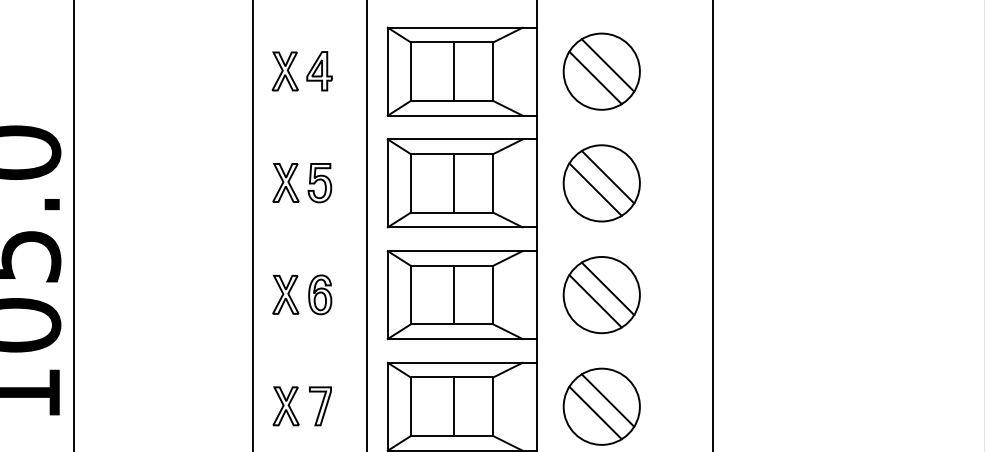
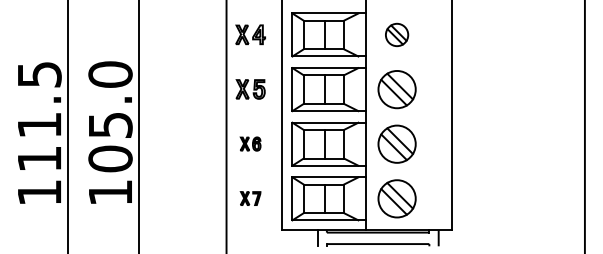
part: (600, 70) -> (396, 34), size x0.6
part: (301, 293) -> (250, 143), size x0.7
part: (301, 406) -> (250, 198), size x0.7

